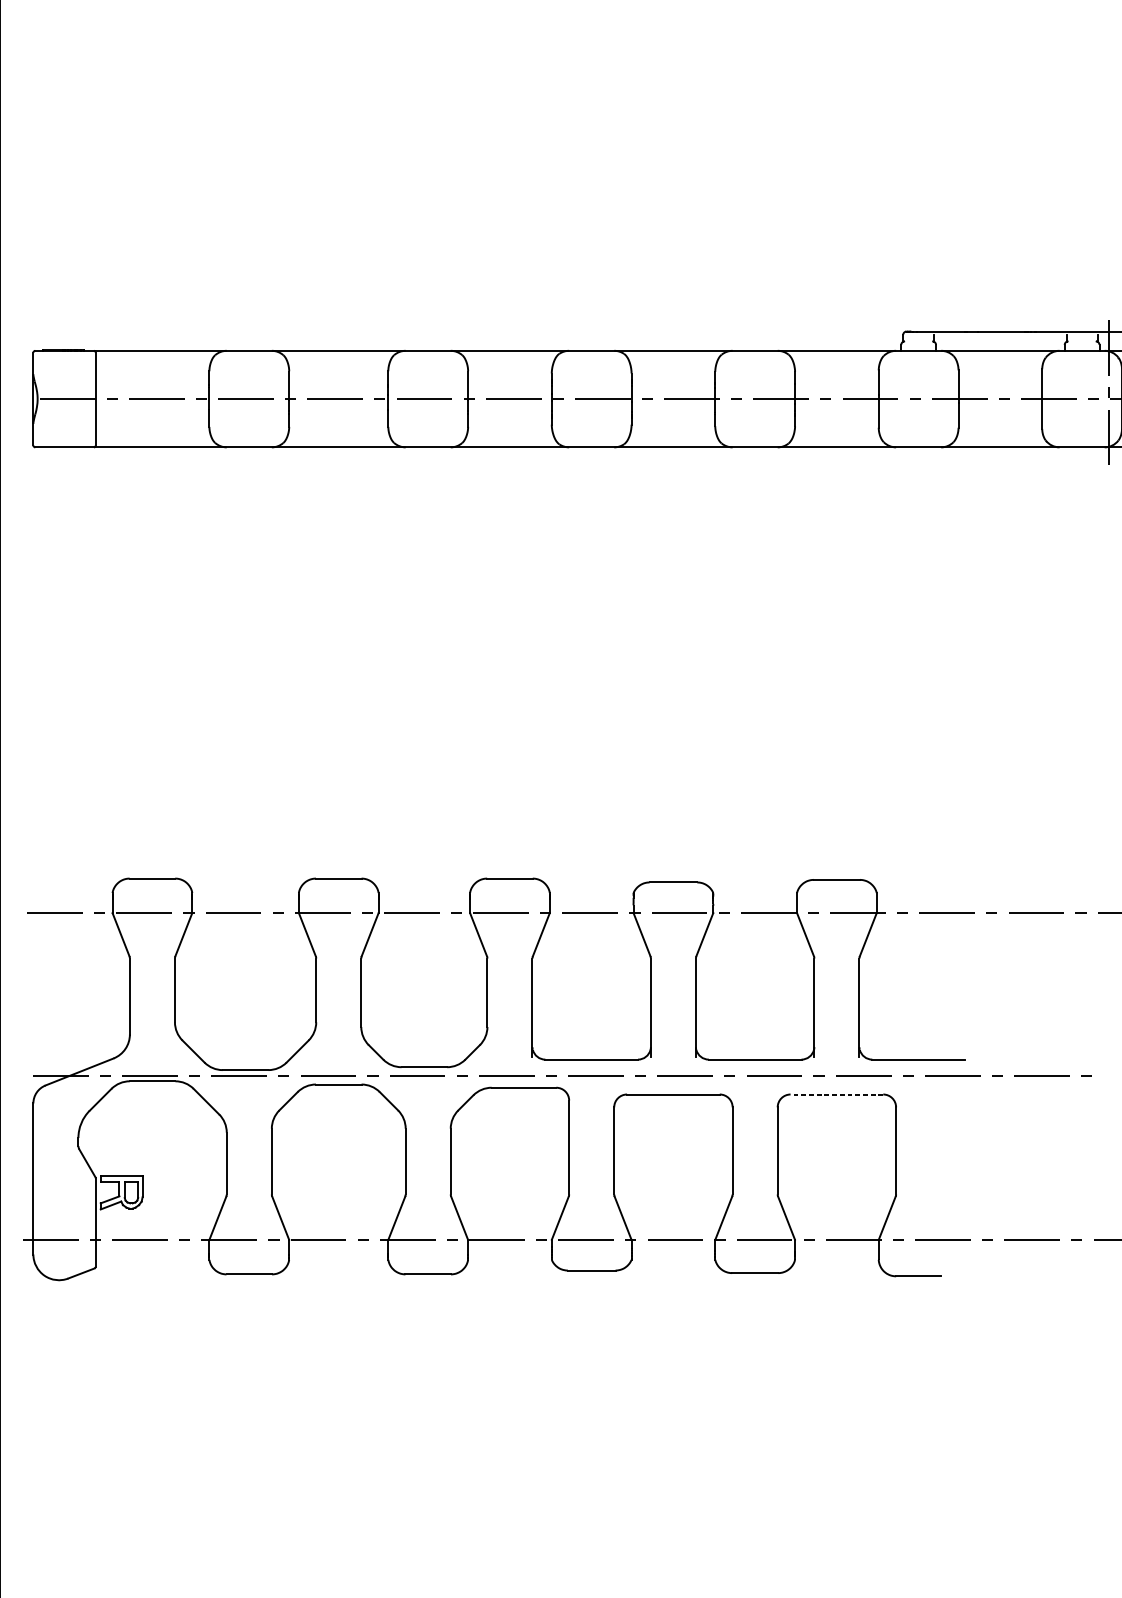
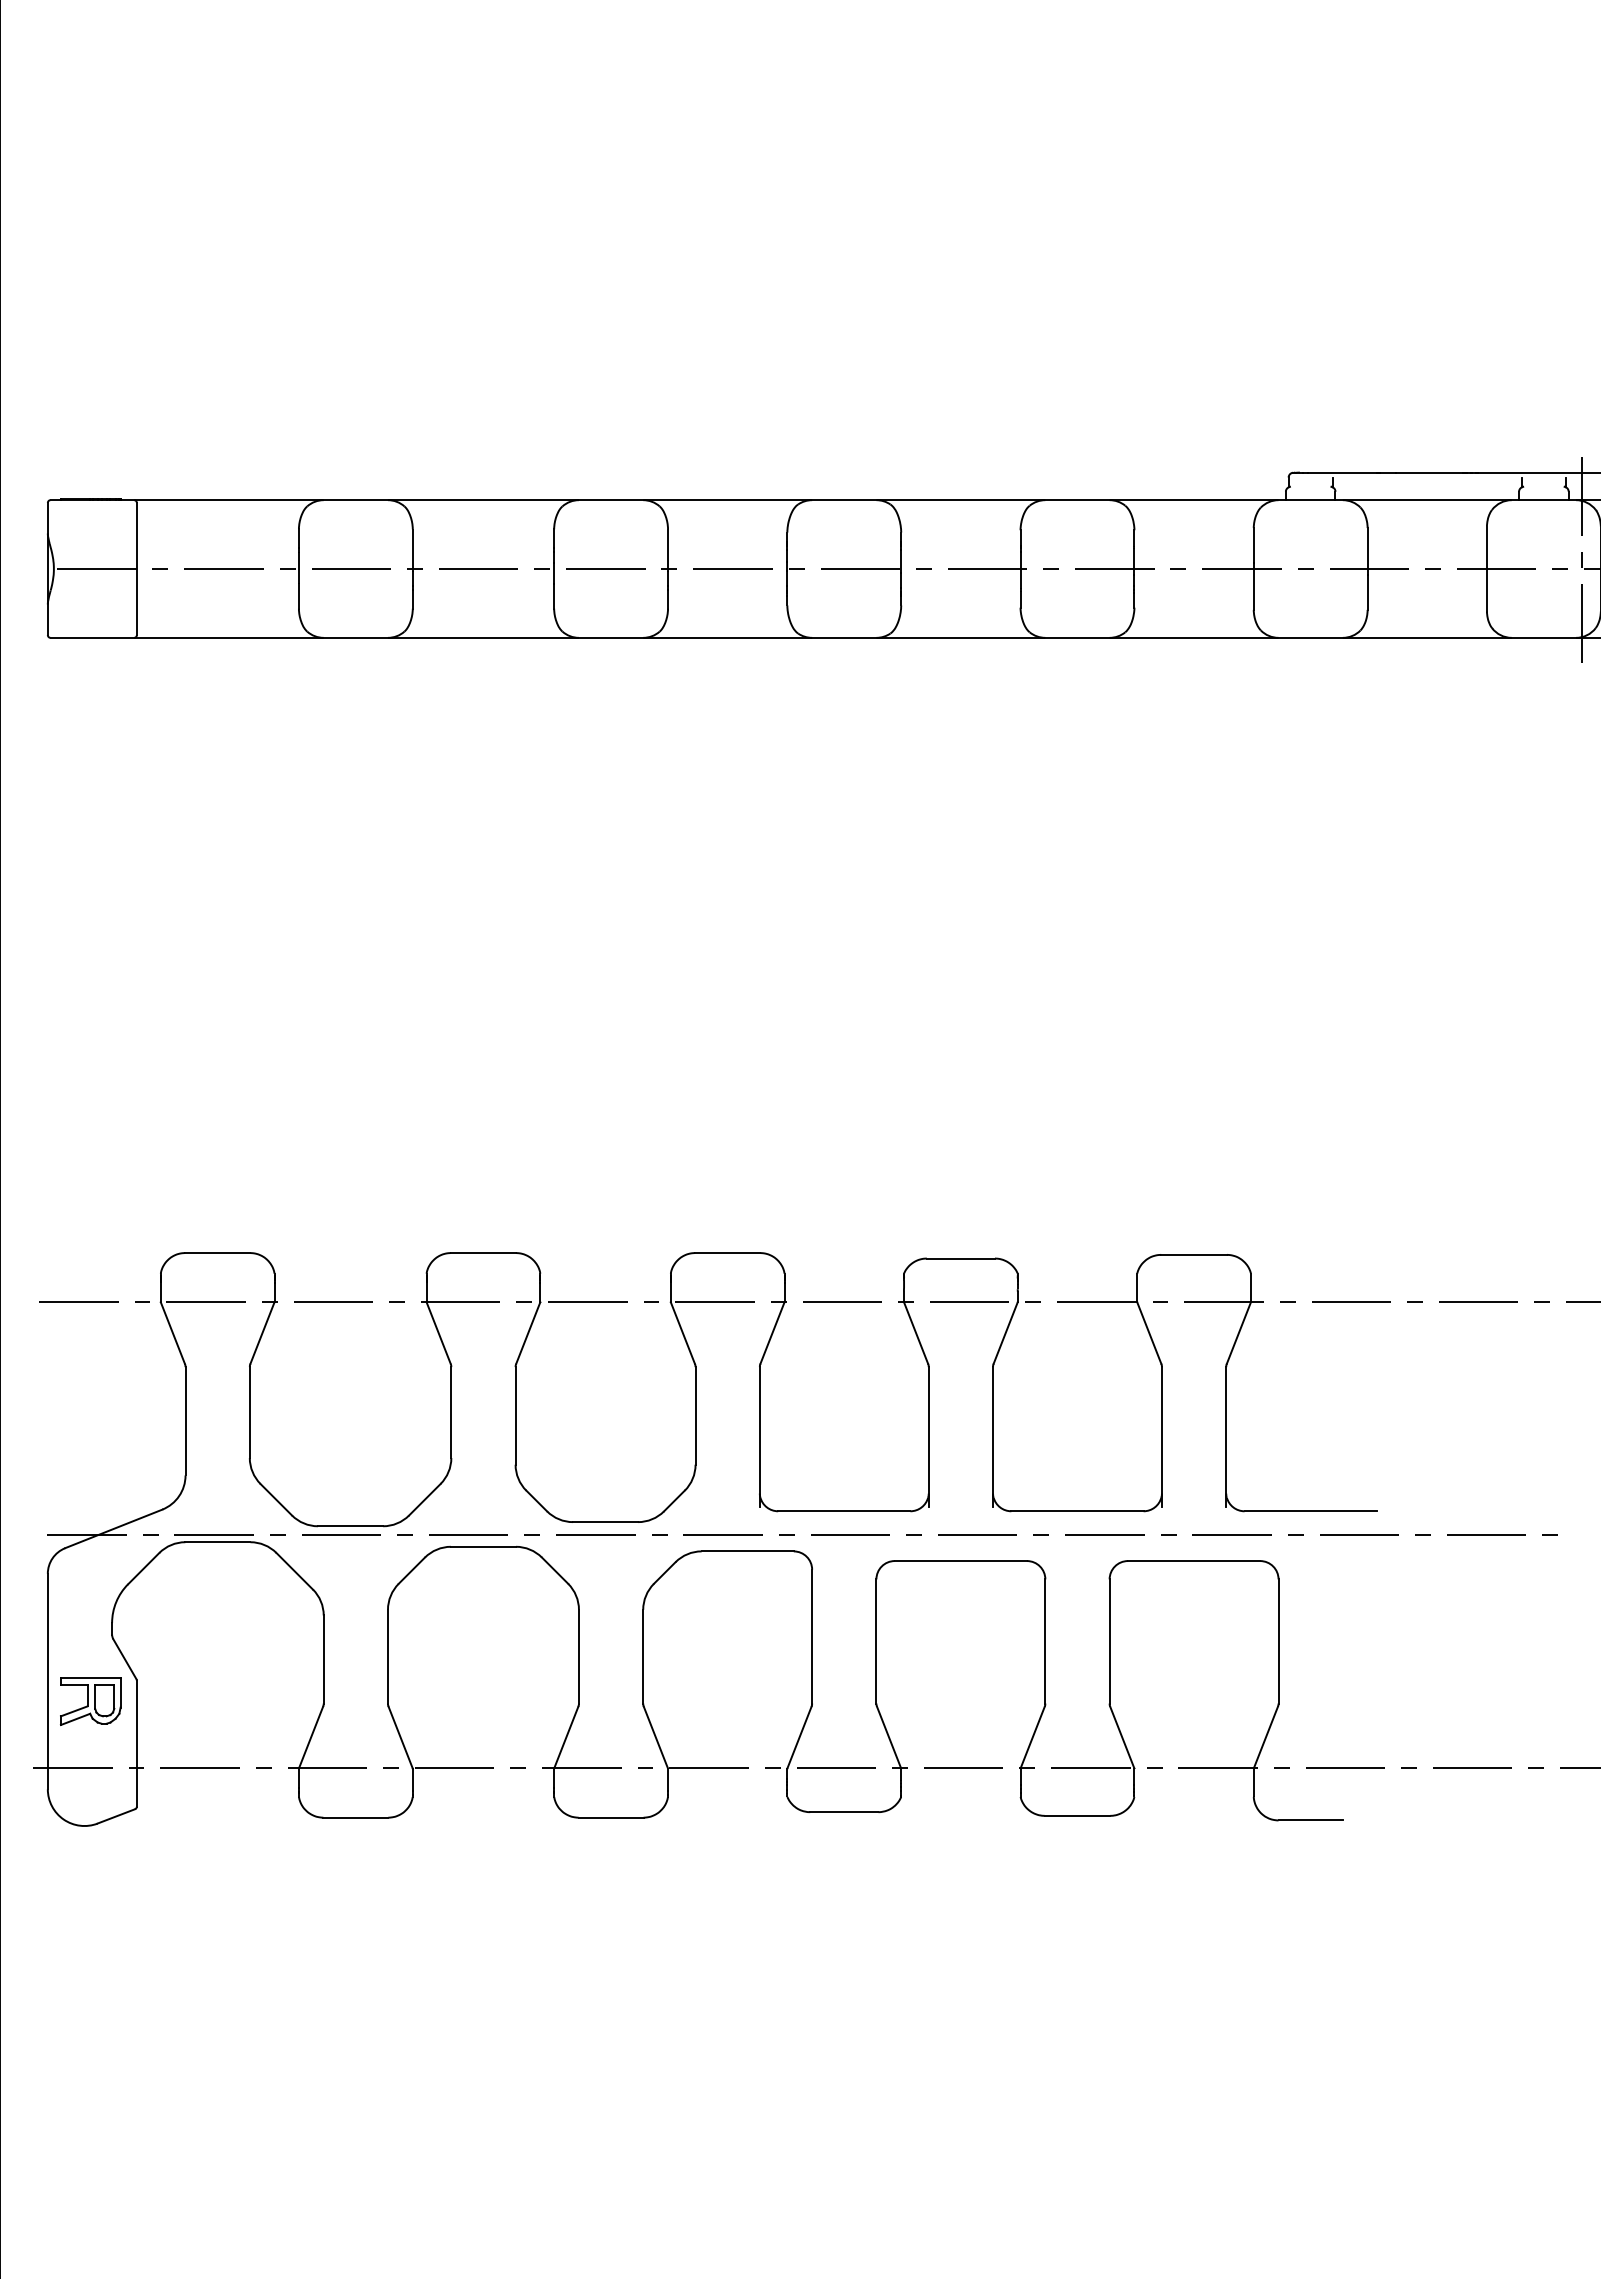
line: (836, 1094) -> (1193, 1561), dashed -> solid
part: (121, 1192) -> (90, 1701), moved

